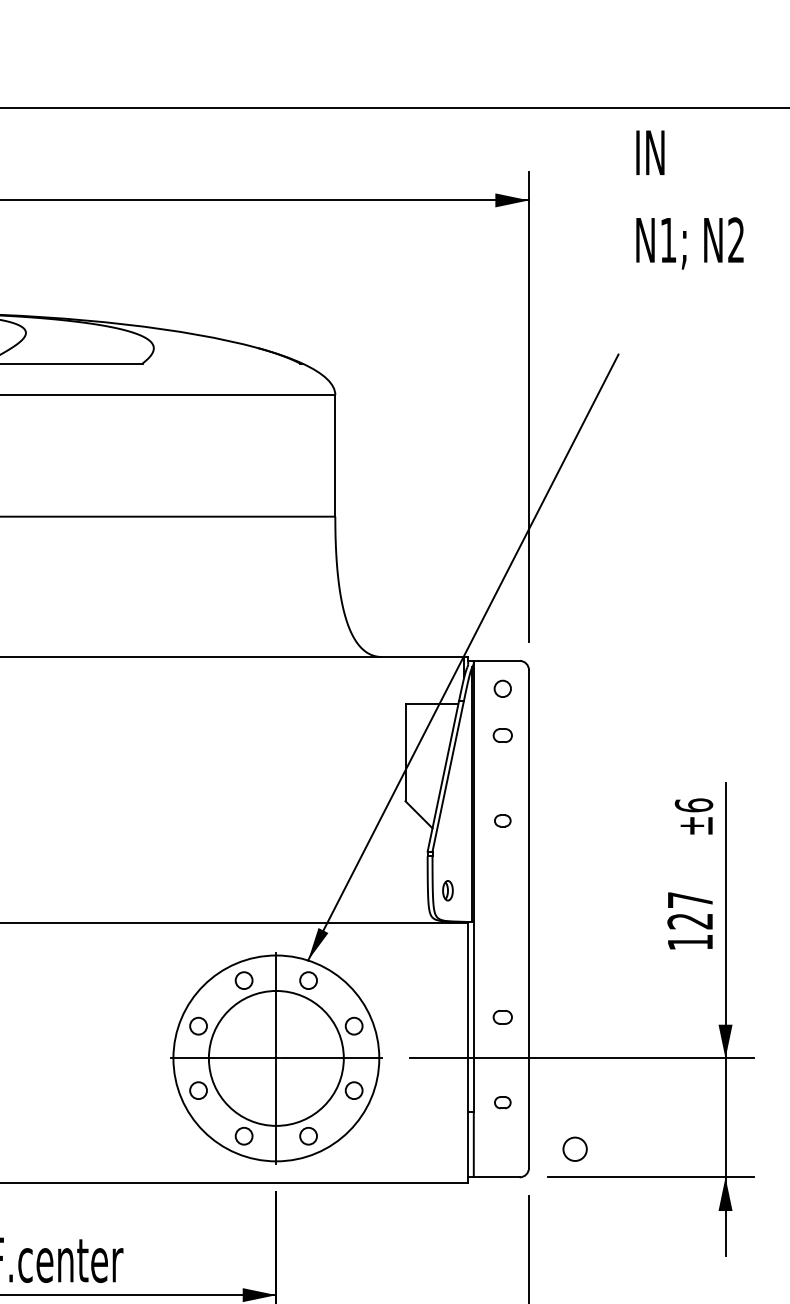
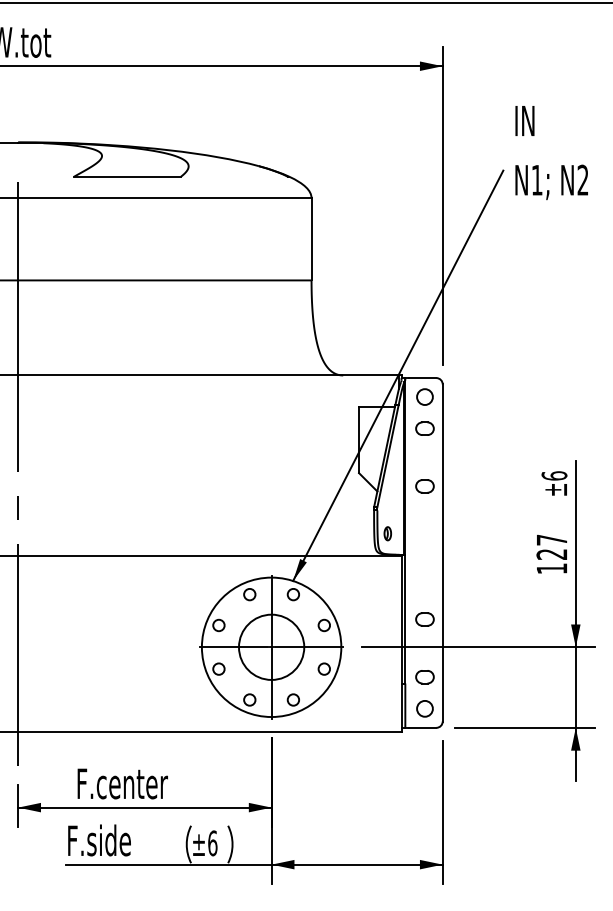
text: (689, 200) -> (551, 153), moved
circle: (502, 688) -> (424, 396), size x1.43
part: (502, 735) -> (424, 428), size x1.43
part: (502, 820) -> (424, 486), size x1.67
part: (502, 1017) -> (424, 619), size x1.43
circle: (276, 1057) -> (271, 646), size x0.71
part: (502, 1102) -> (424, 677), size x1.67
circle: (574, 1148) -> (424, 708), moved

